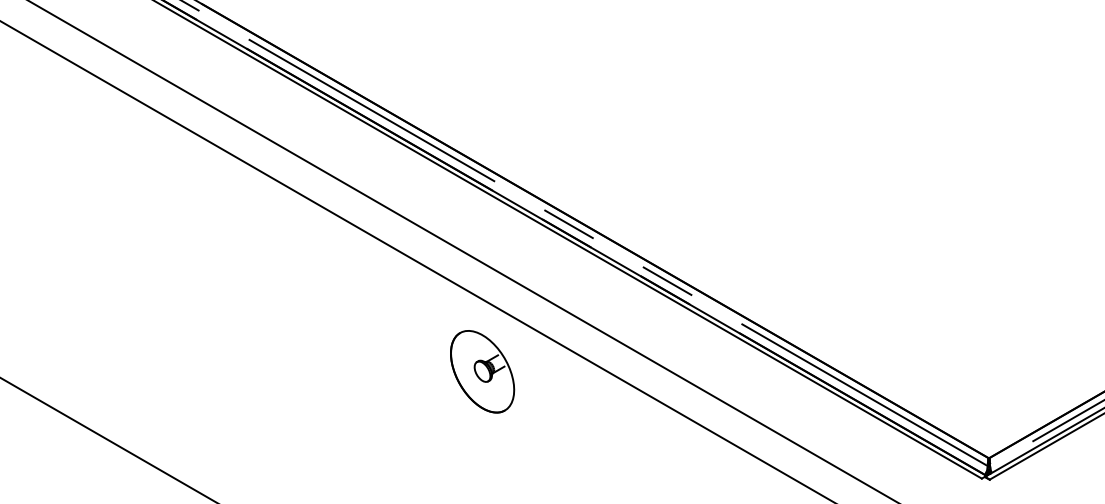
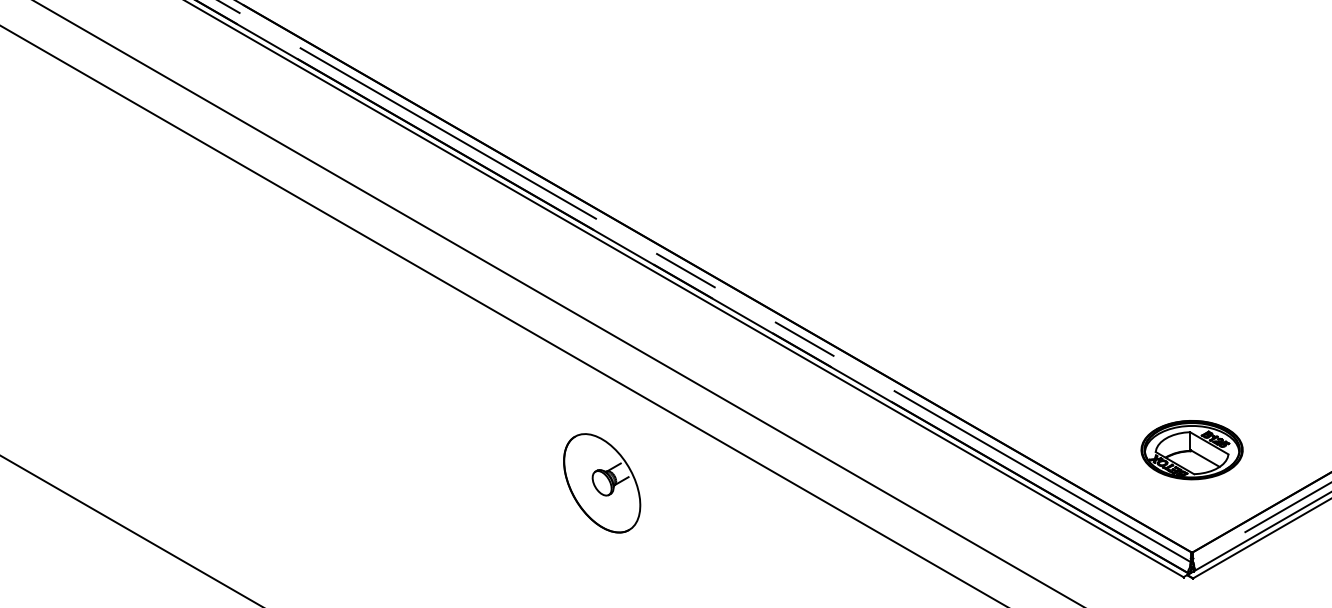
part: (482, 371) -> (602, 483), moved
part: (988, 373) -> (1191, 450), added

